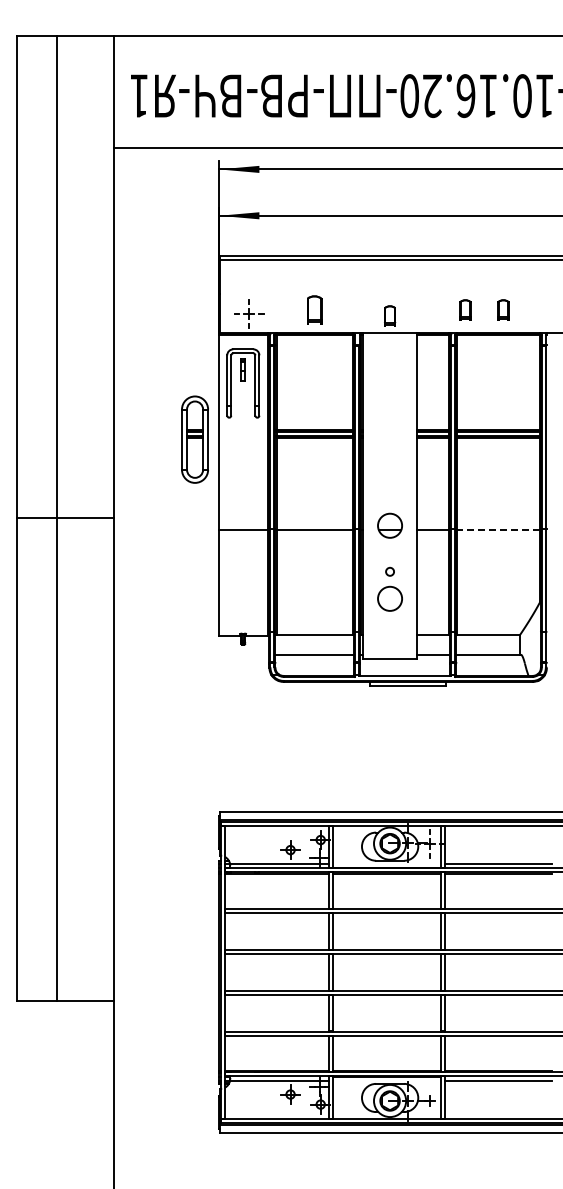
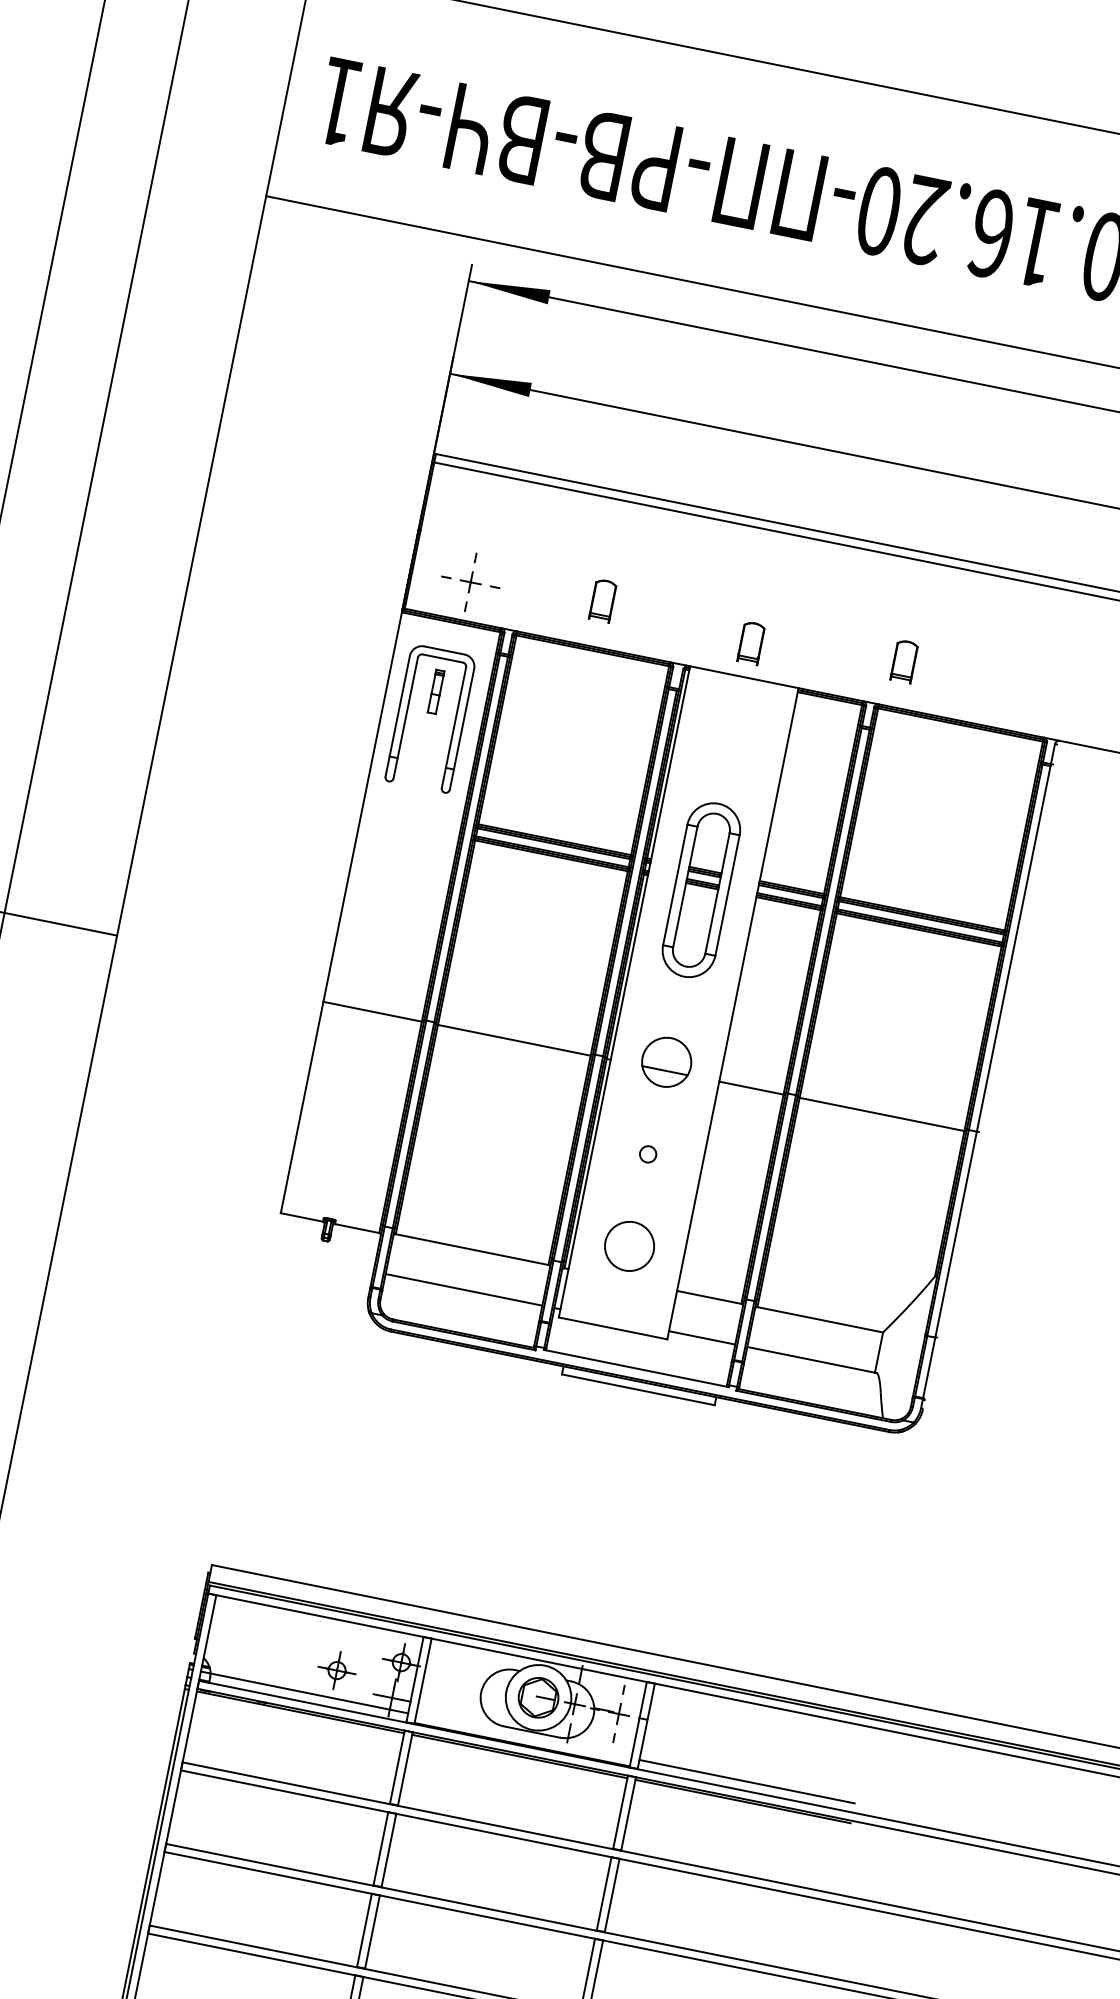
part: (314, 309) -> (602, 599), size x0.71
part: (503, 309) -> (980, 675), removed
part: (194, 439) -> (700, 889), moved
line: (498, 529) -> (881, 1113), dashed -> solid
circle: (389, 598) -> (628, 1245), moved

